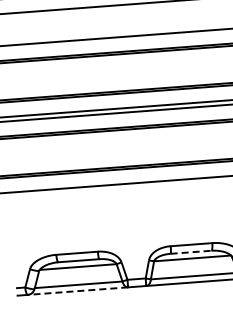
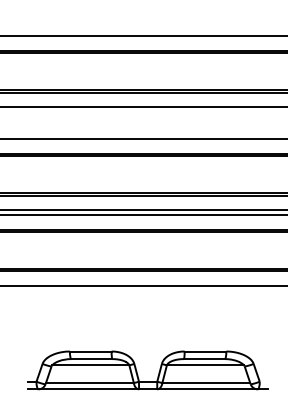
line: (191, 252) -> (204, 359), dashed -> solid
line: (77, 291) -> (88, 389), dashed -> solid

